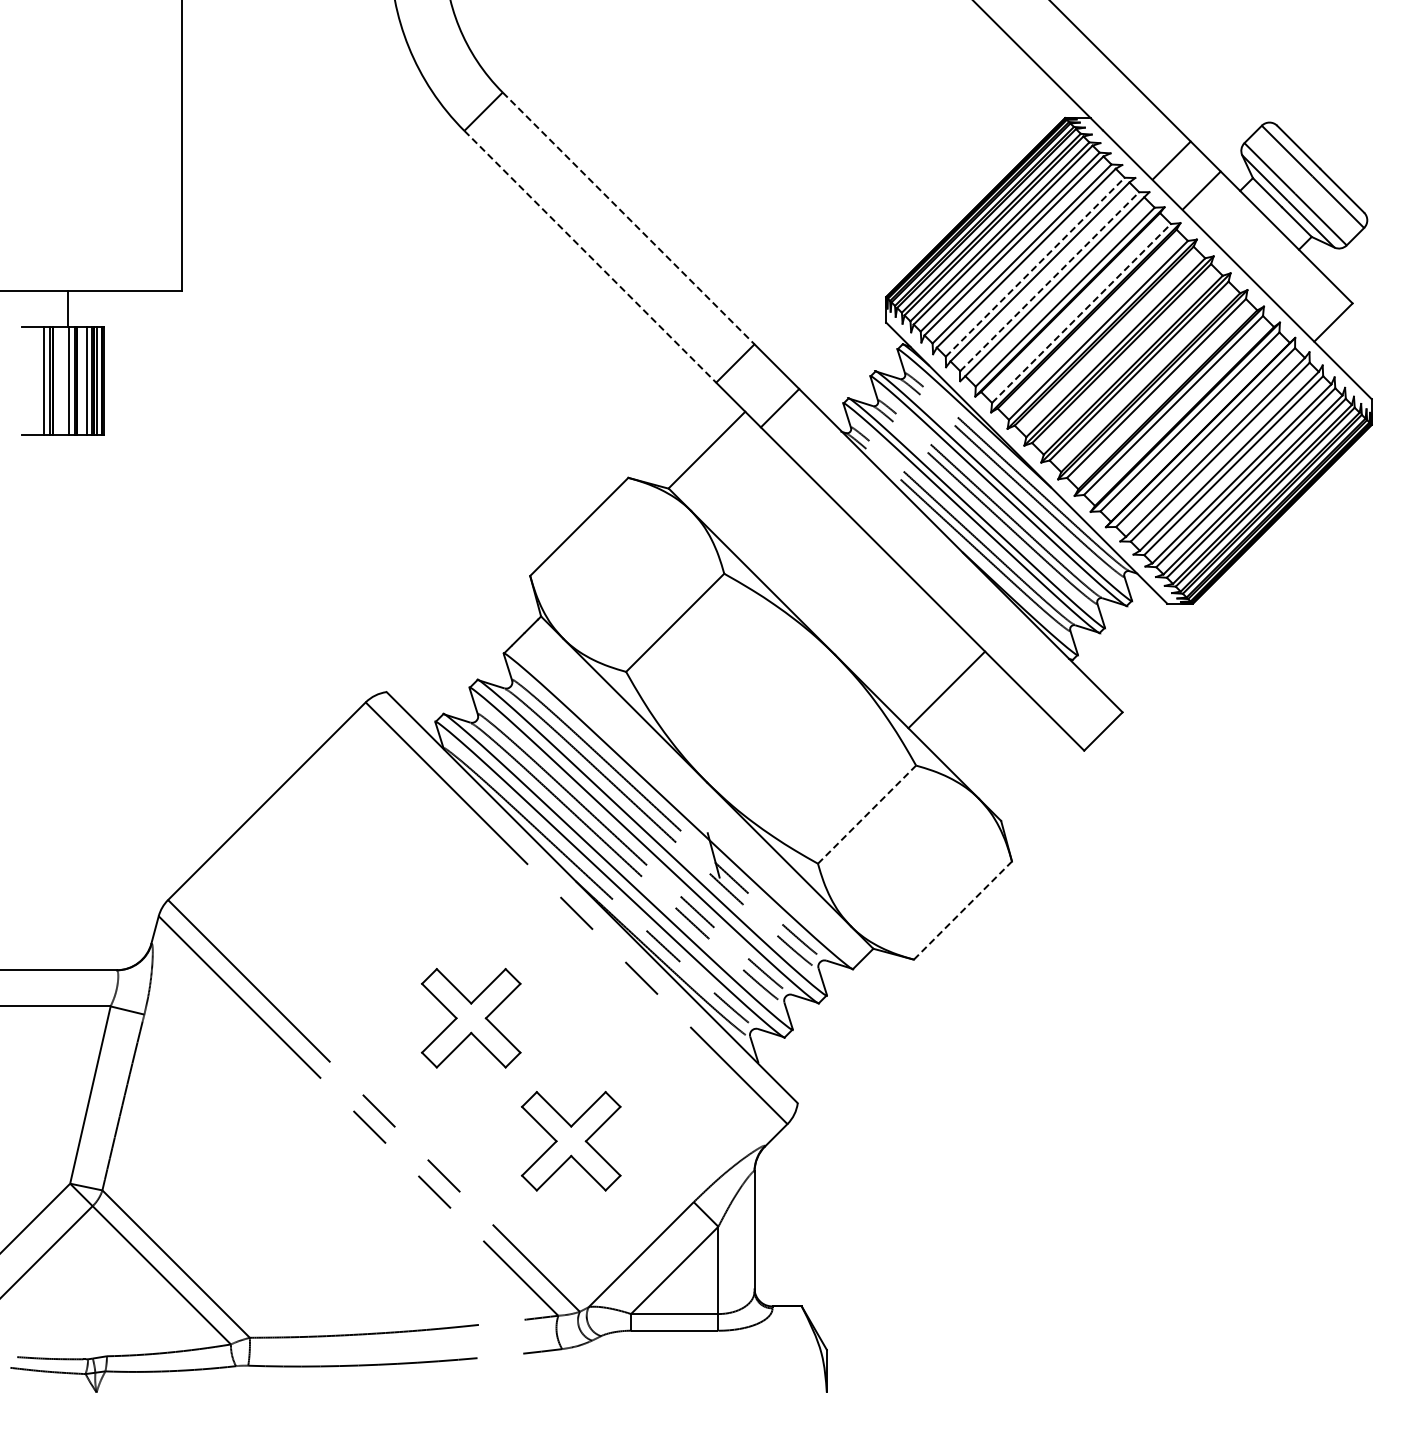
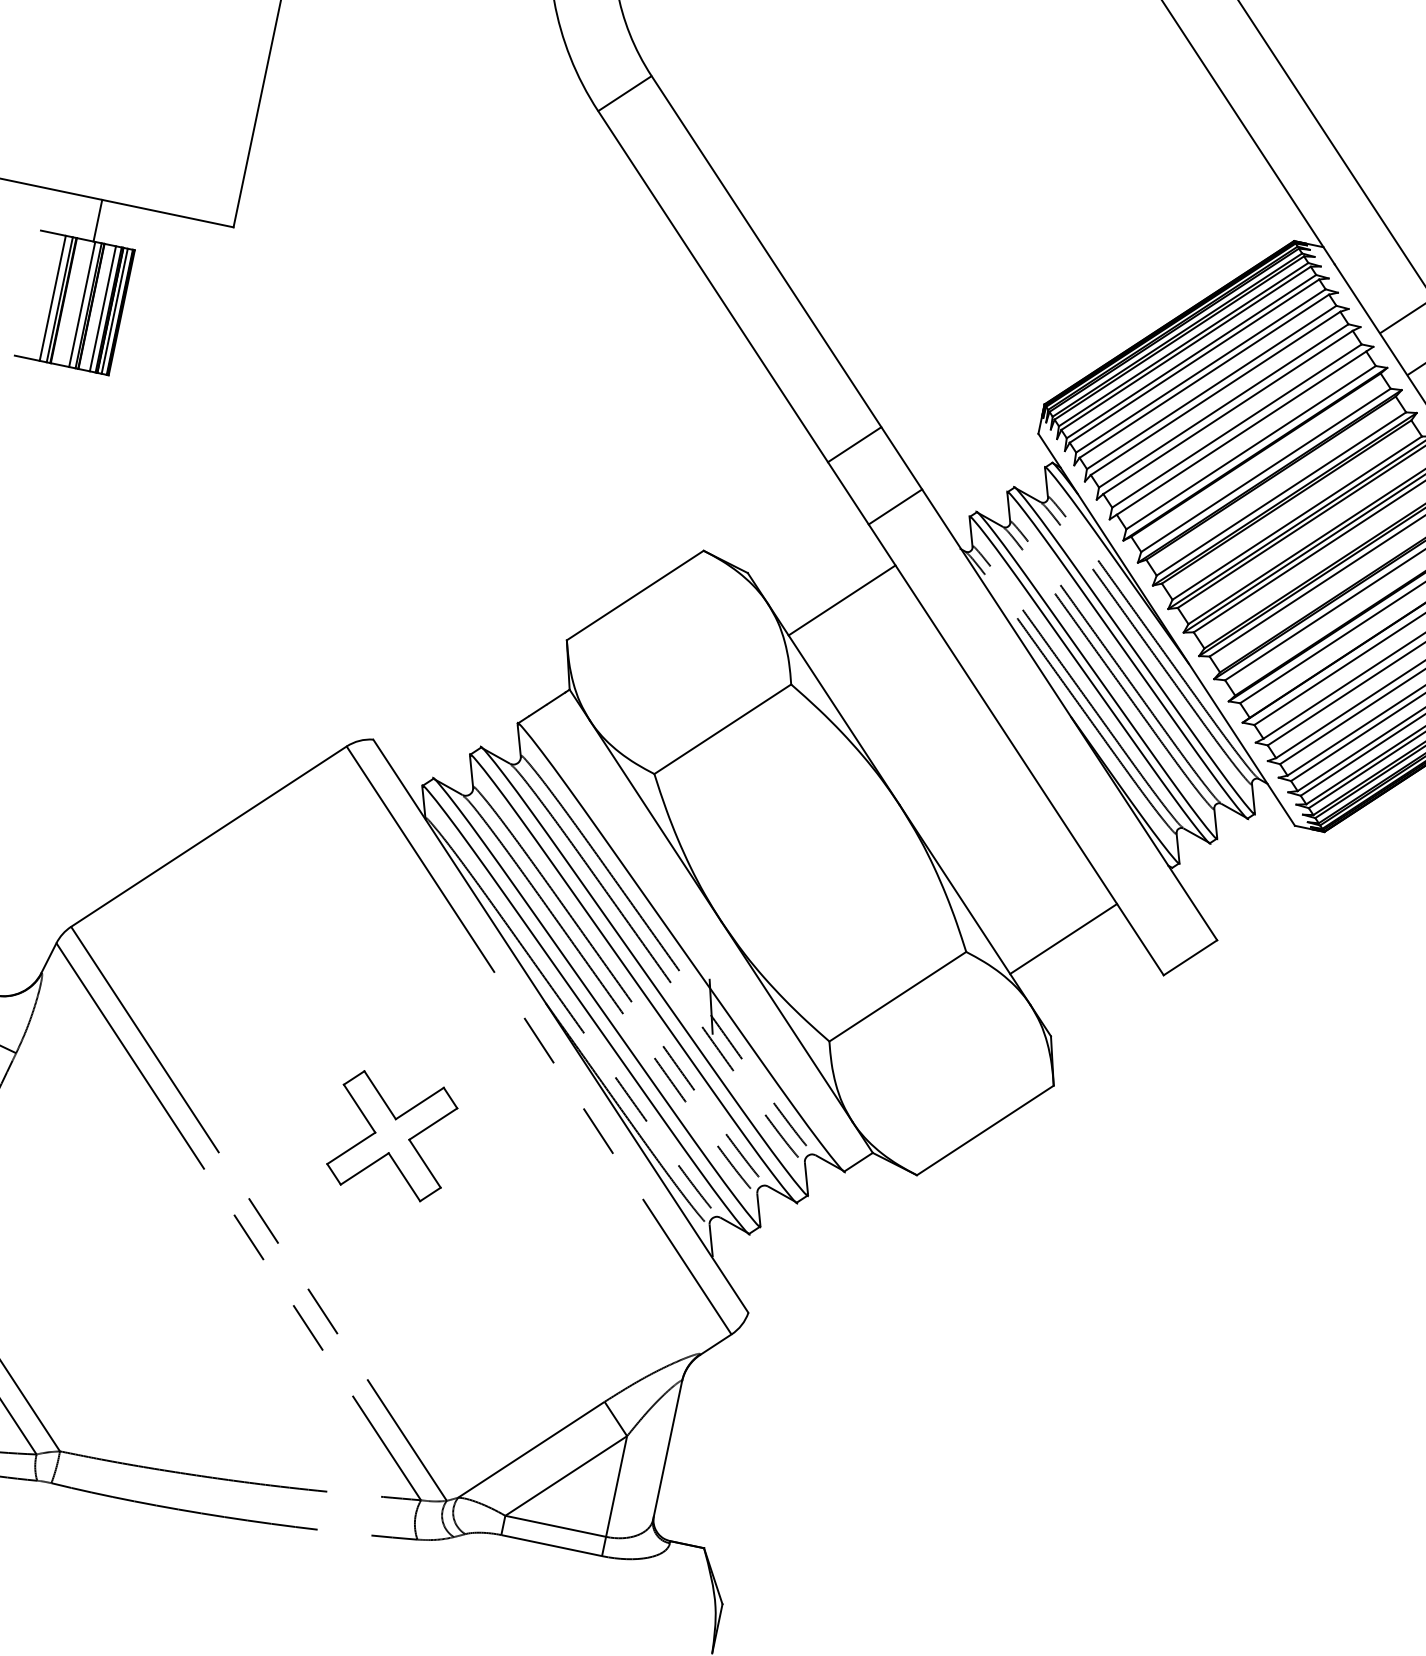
line: (629, 218) -> (767, 251), dashed -> solid
line: (590, 257) -> (713, 287), dashed -> solid
line: (1035, 267) -> (1223, 406), dashed -> solid
line: (1049, 281) -> (1236, 425), dashed -> solid
line: (1081, 313) -> (1265, 470), dashed -> solid
line: (706, 449) -> (841, 599), moved
line: (946, 689) -> (1063, 938), moved
line: (867, 814) -> (898, 996), dashed -> solid
line: (963, 910) -> (985, 1130), dashed -> solid
part: (570, 1141) -> (477, 1302), removed

